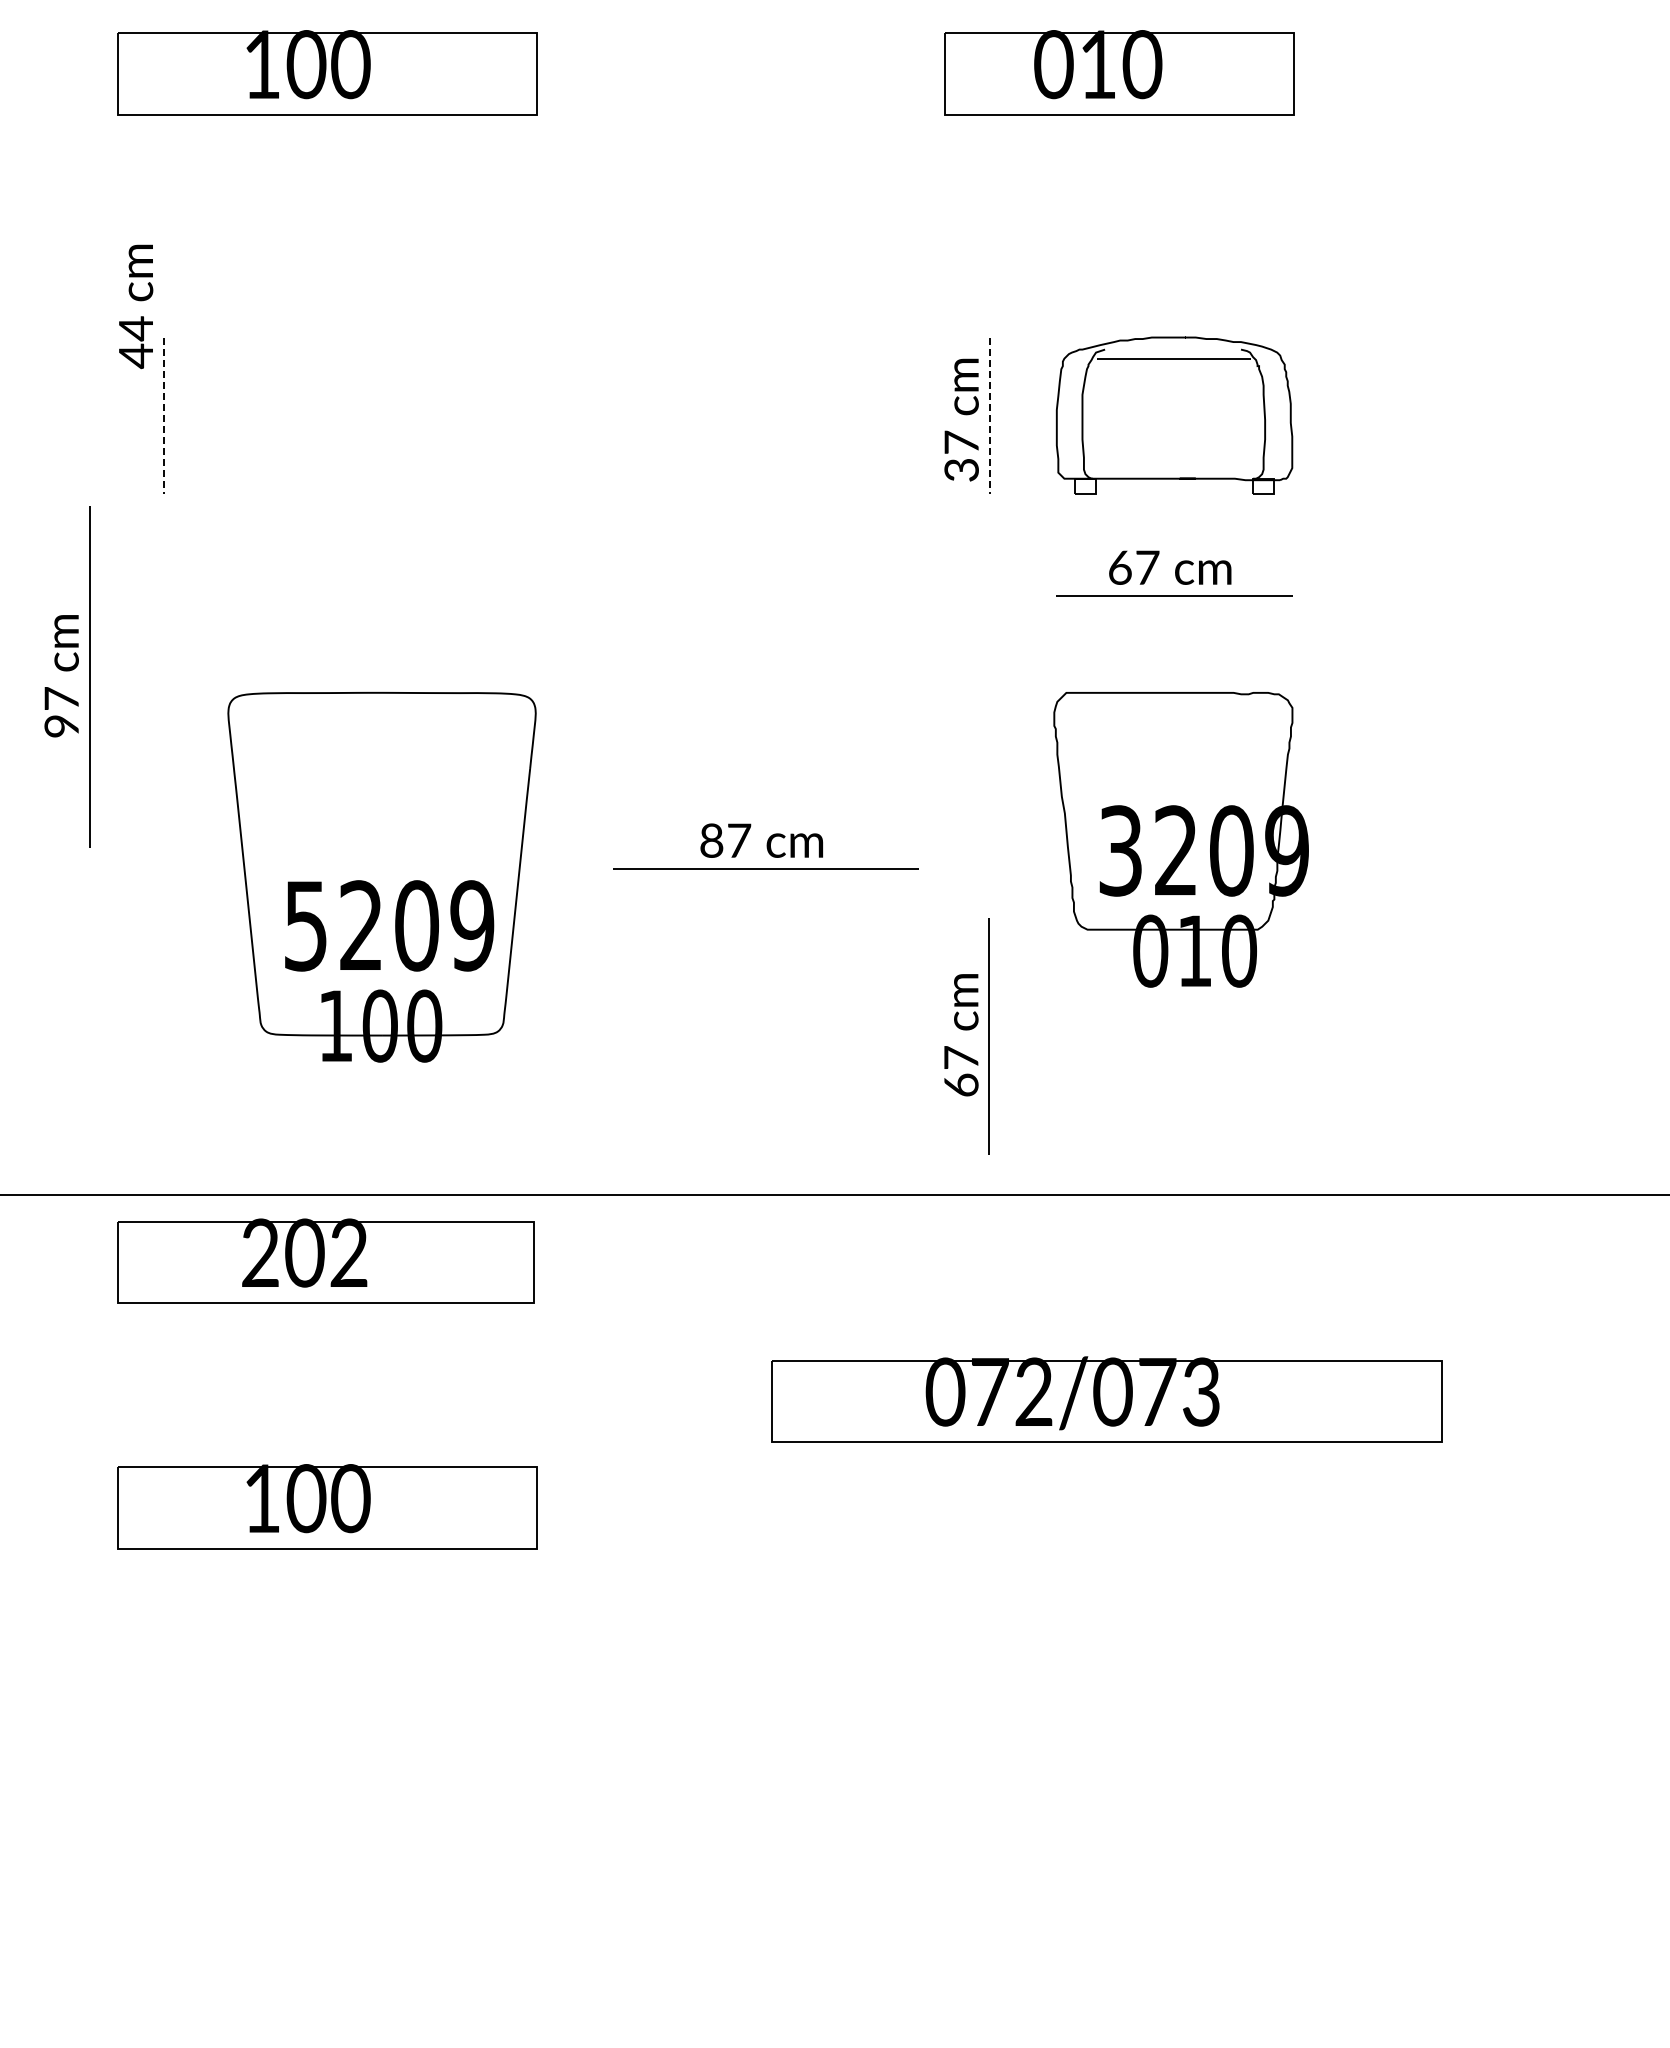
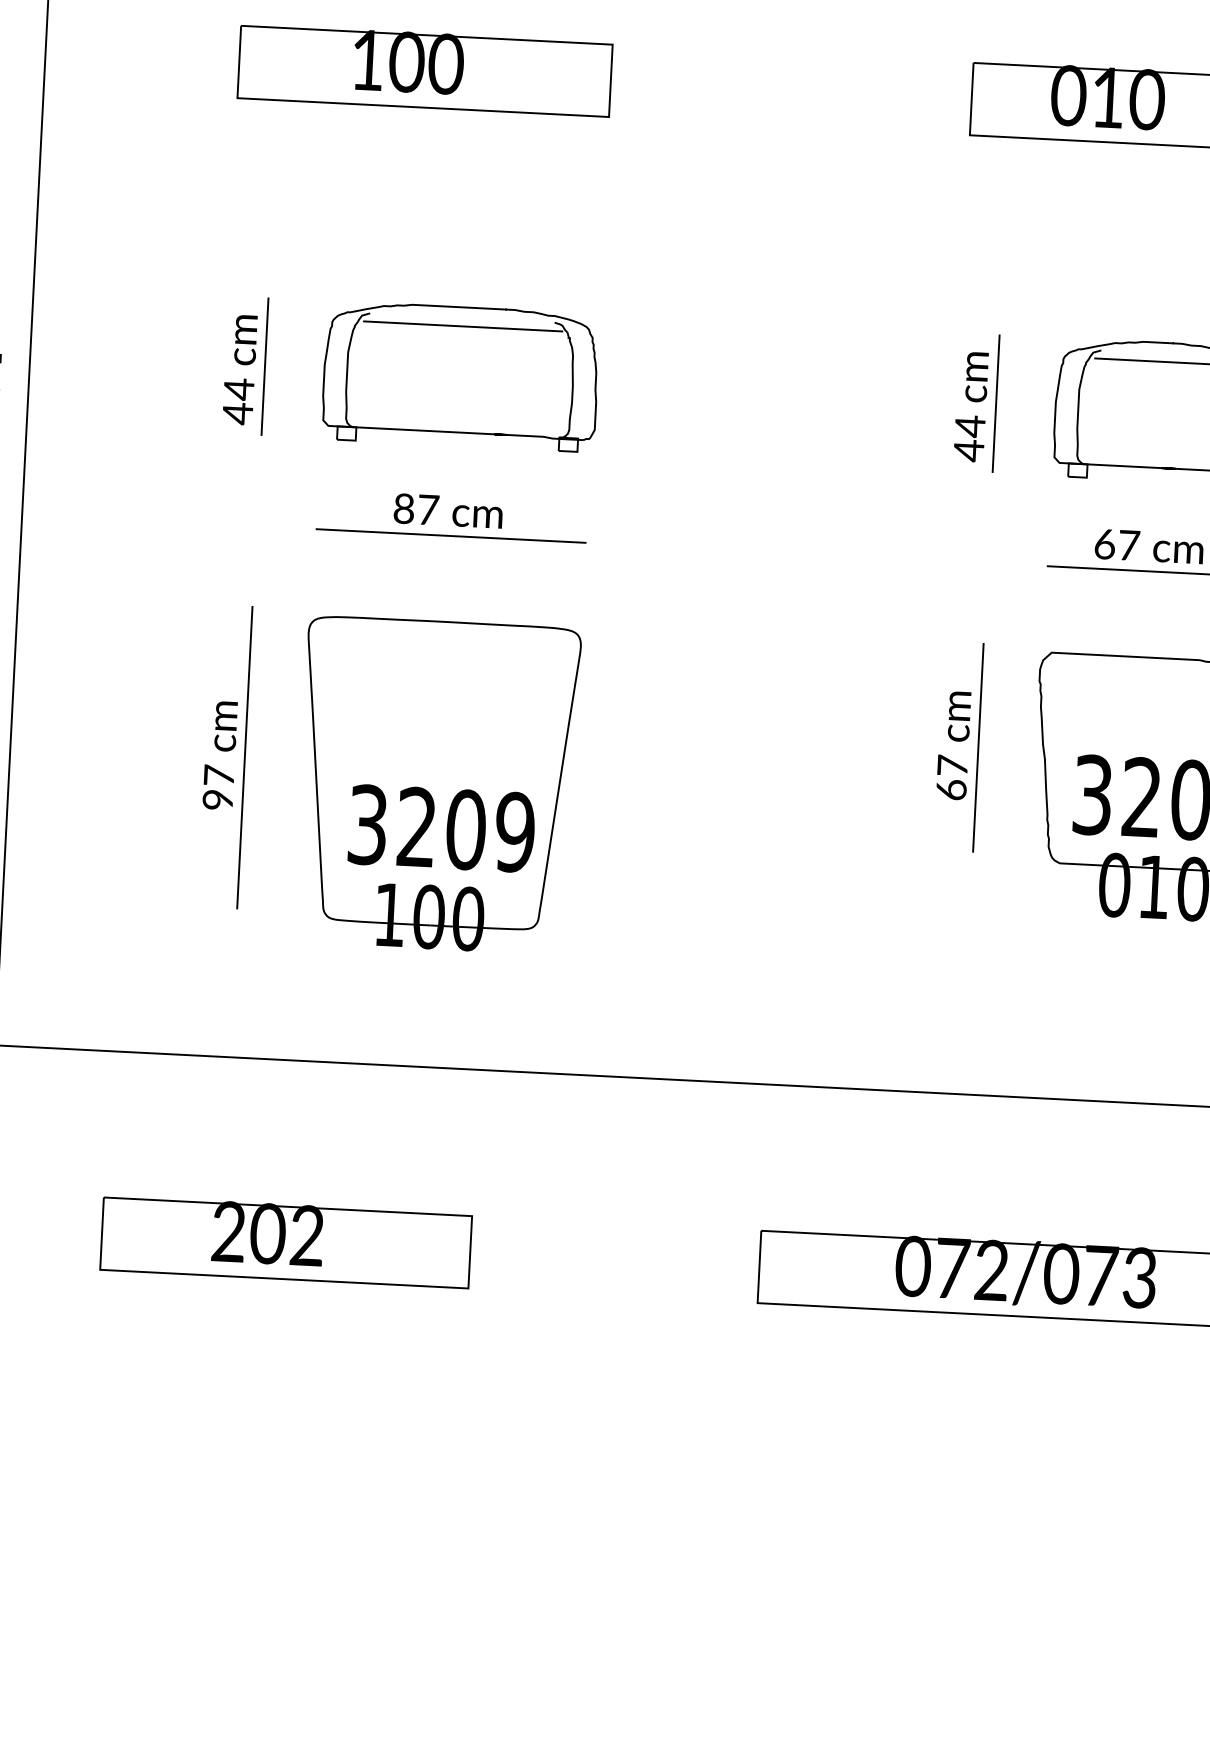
text: (136, 306) -> (240, 369), moved
part: (384, 415) -> (460, 376), added
line: (164, 416) -> (265, 367), dashed -> solid
line: (989, 416) -> (995, 404), dashed -> solid
text: (961, 456) -> (969, 438), 37 -> 44
part: (67, 676) -> (225, 756), moved
part: (765, 846) -> (451, 516), moved
text: (305, 925) -> (367, 824), 5209 -> 3209
part: (966, 1036) -> (958, 747), moved
part: (325, 1260) -> (285, 1241), moved
part: (327, 1506) -> (360, 1340), removed

